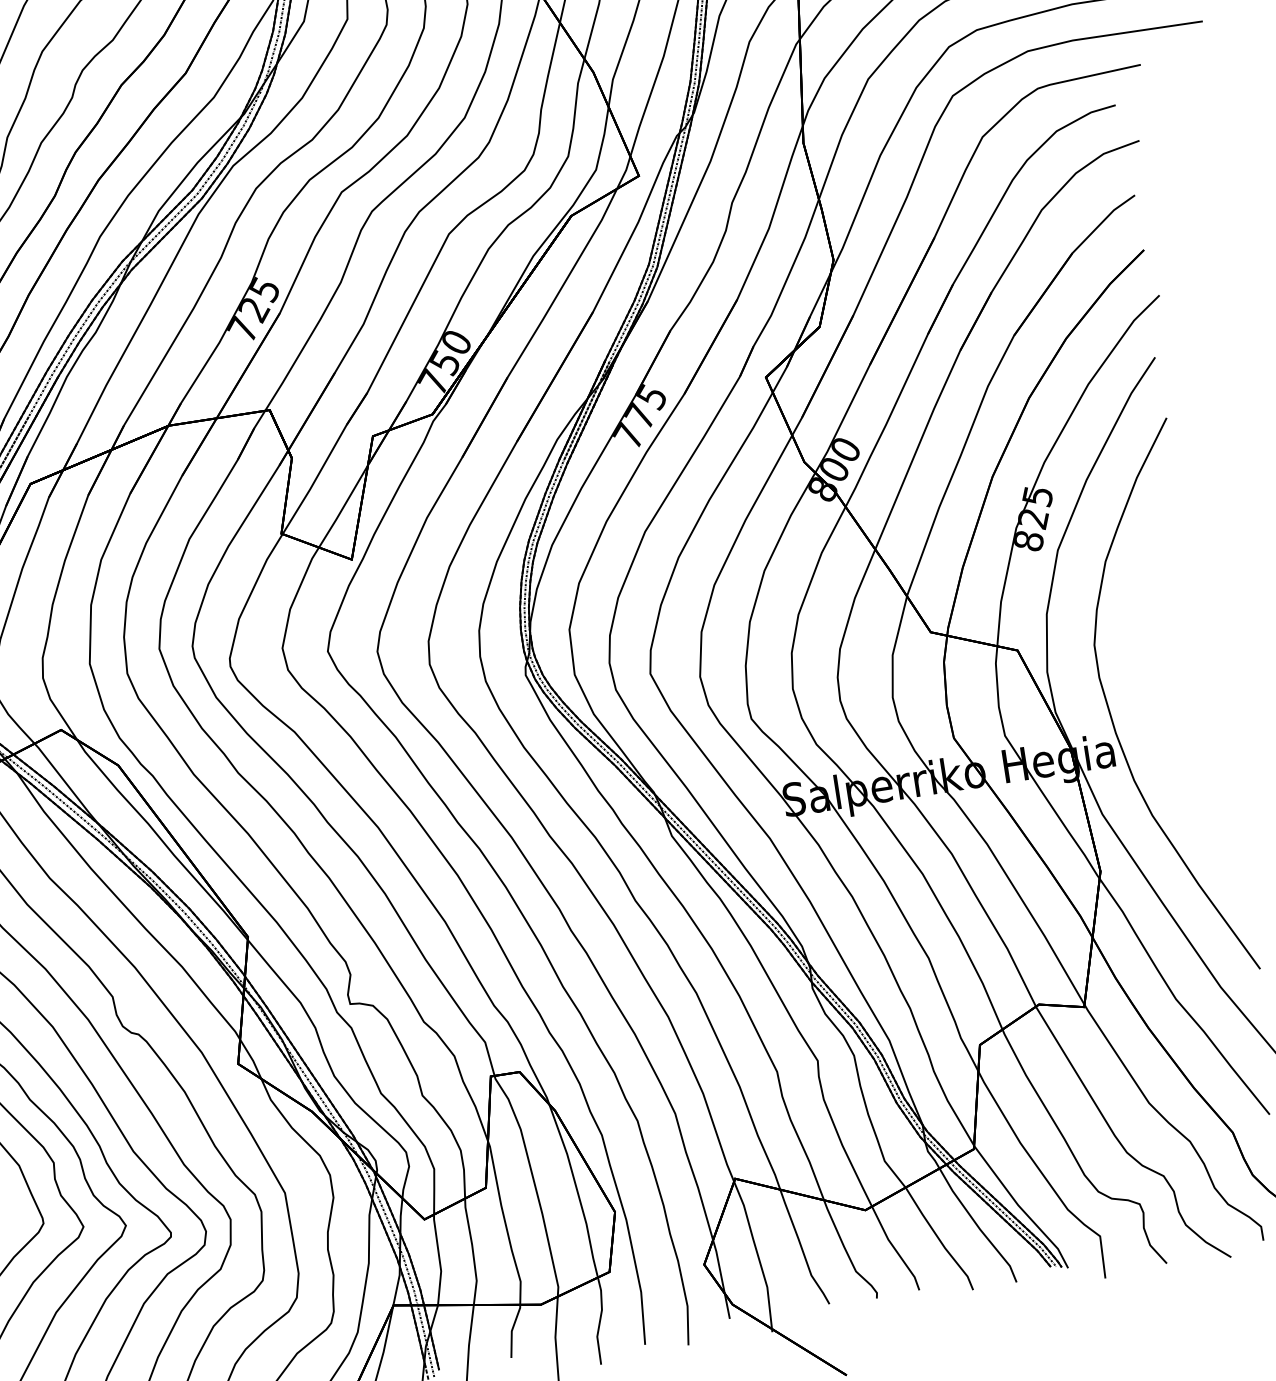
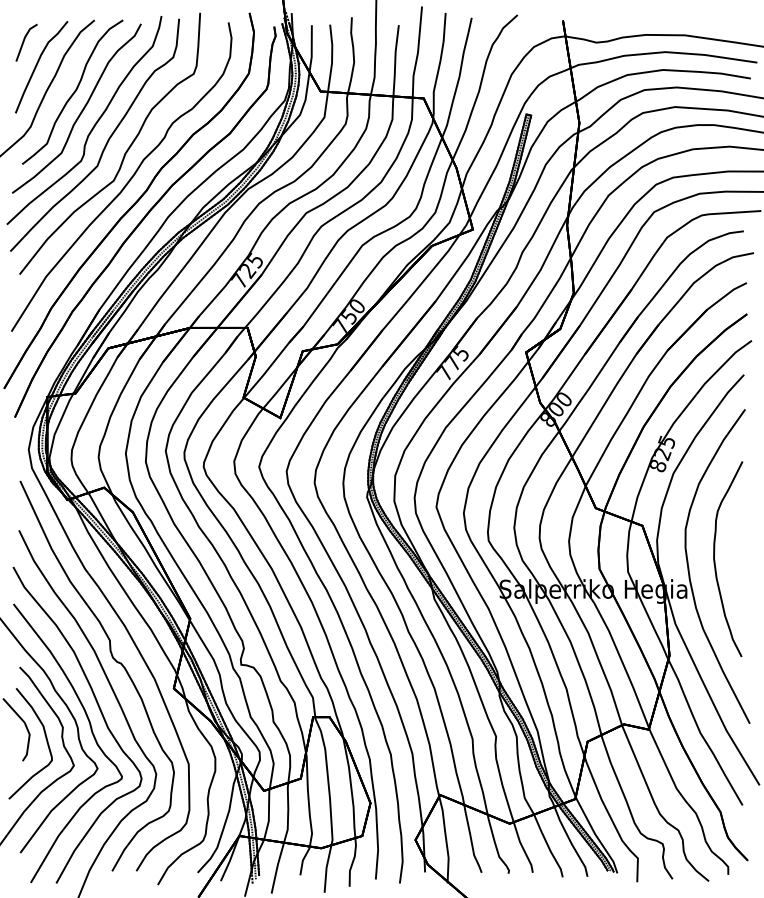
curve: (1155, 689) -> (715, 559), added

